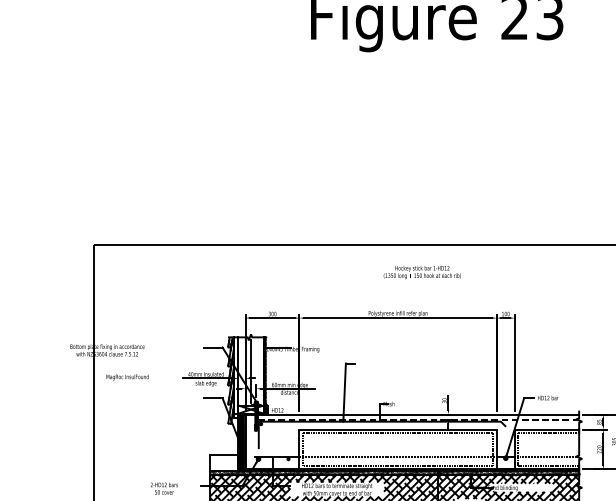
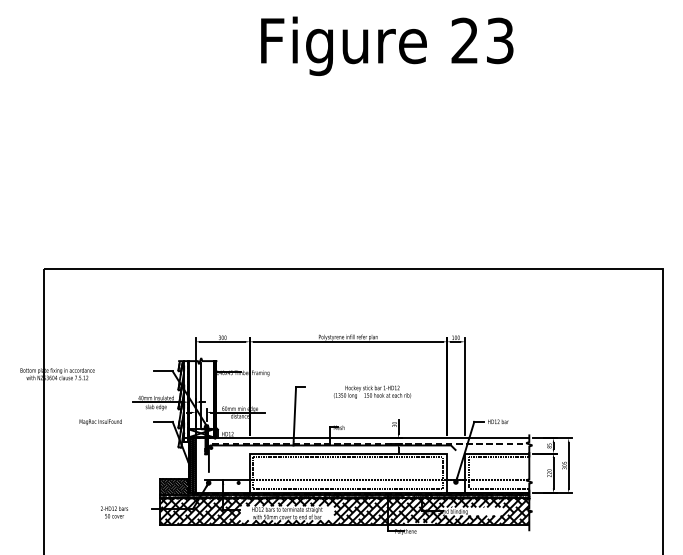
text: (422, 271) -> (372, 391), moved
text: (127, 376) -> (100, 421), moved
hatch: (223, 462) -> (173, 486), added

